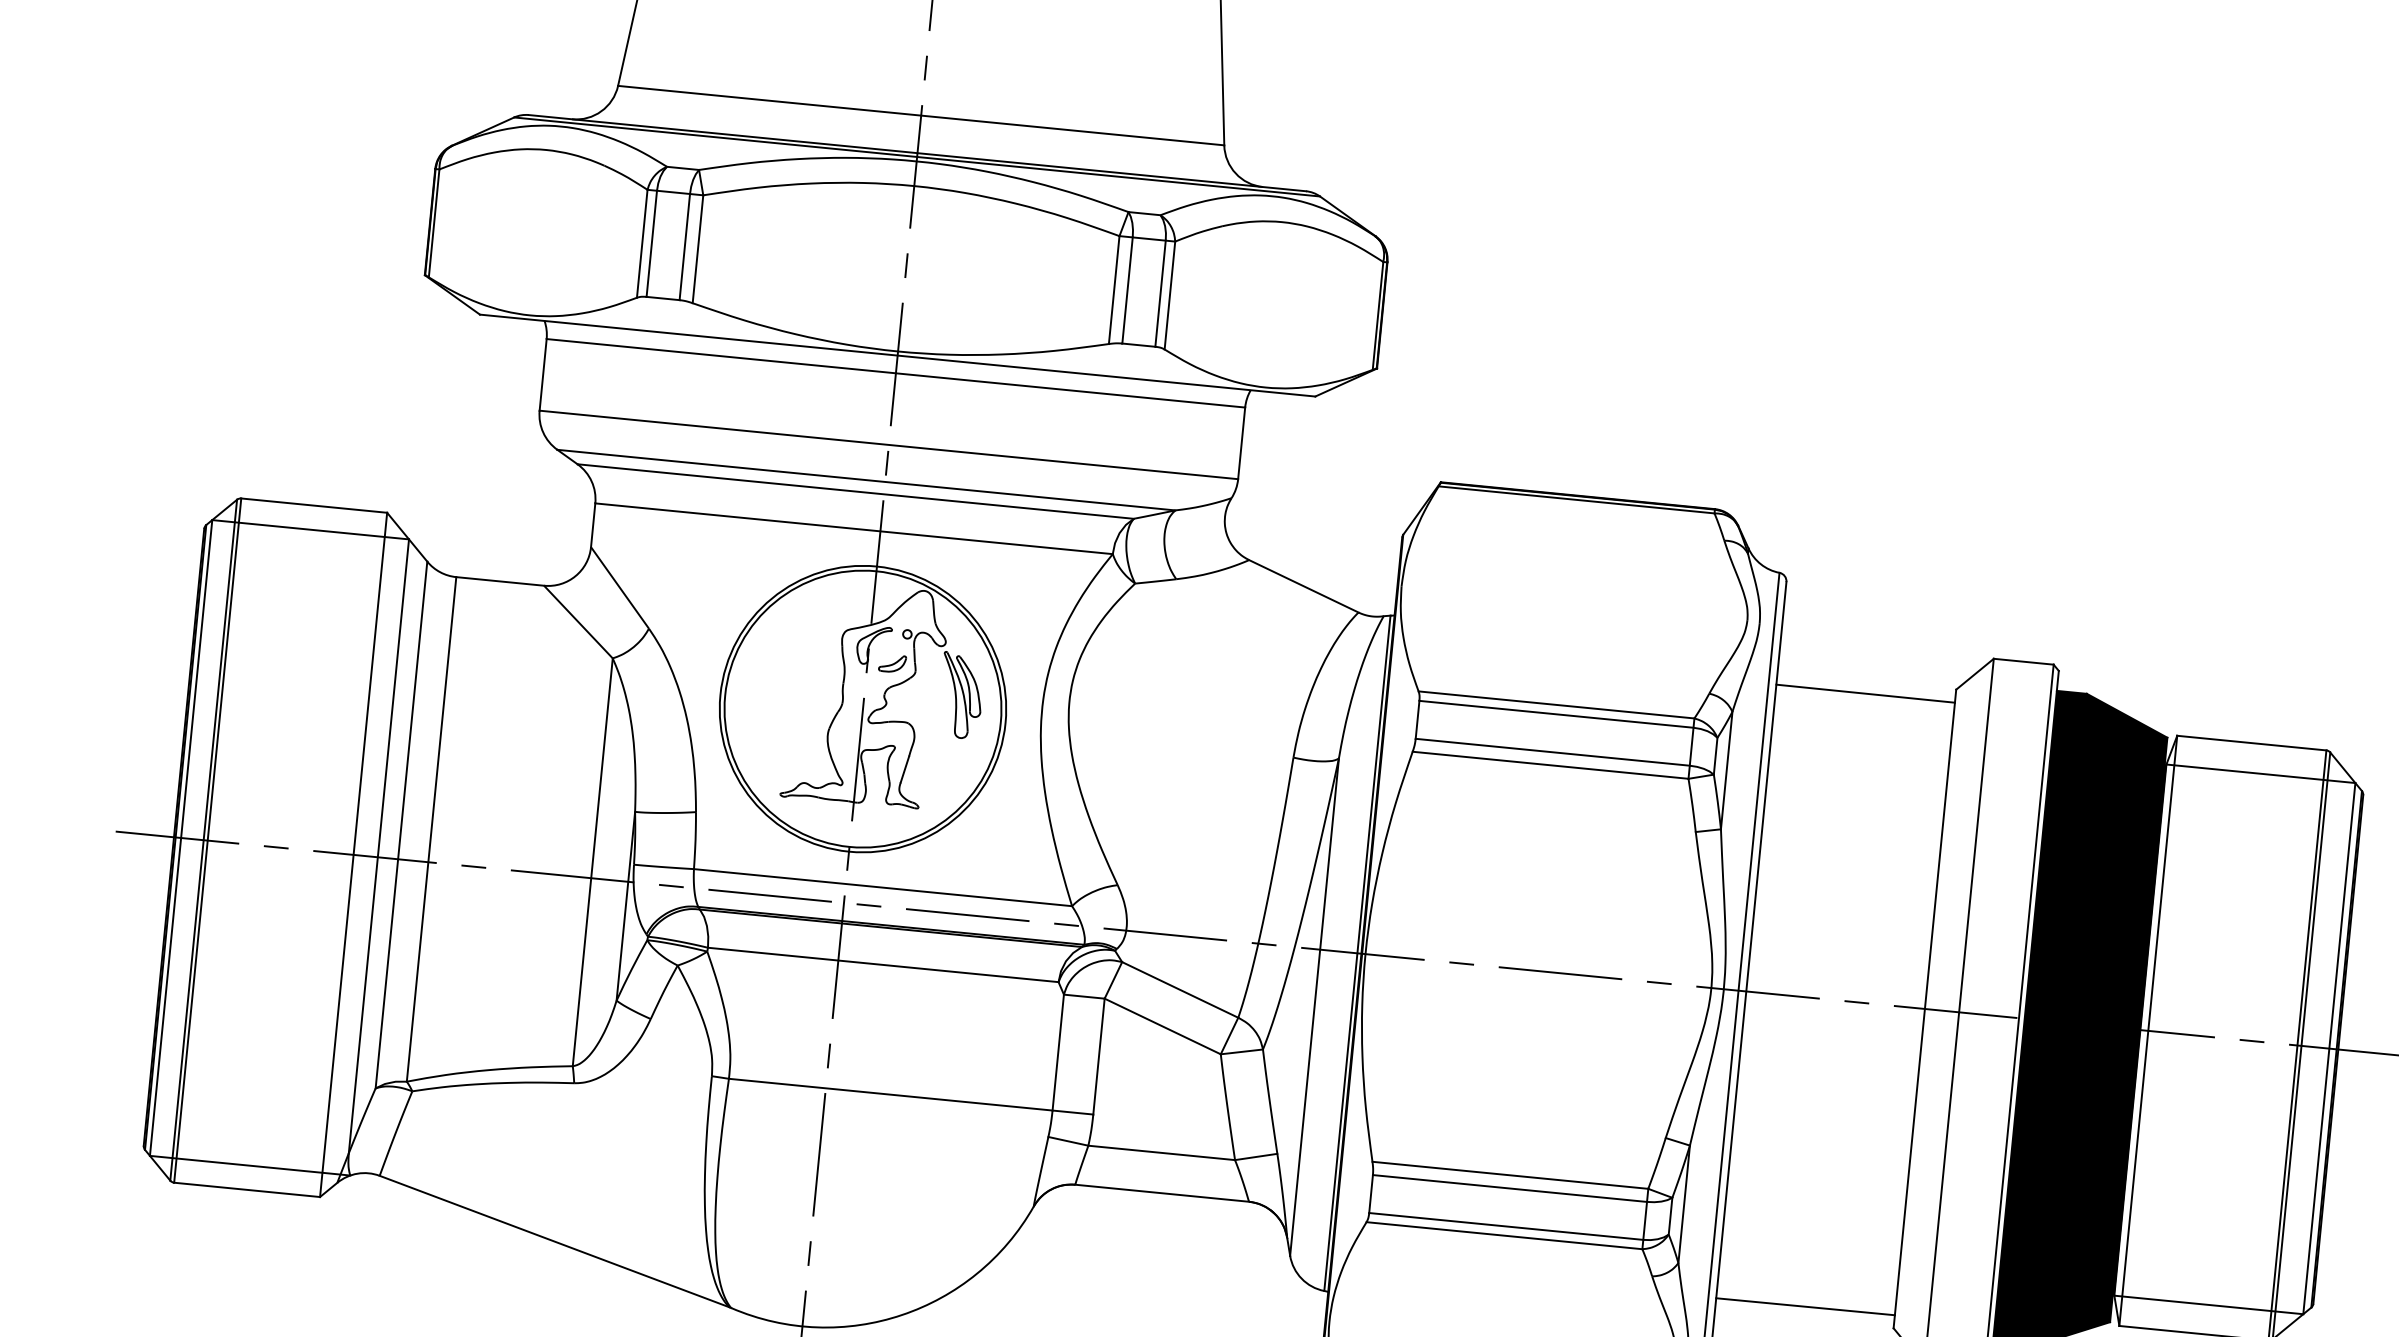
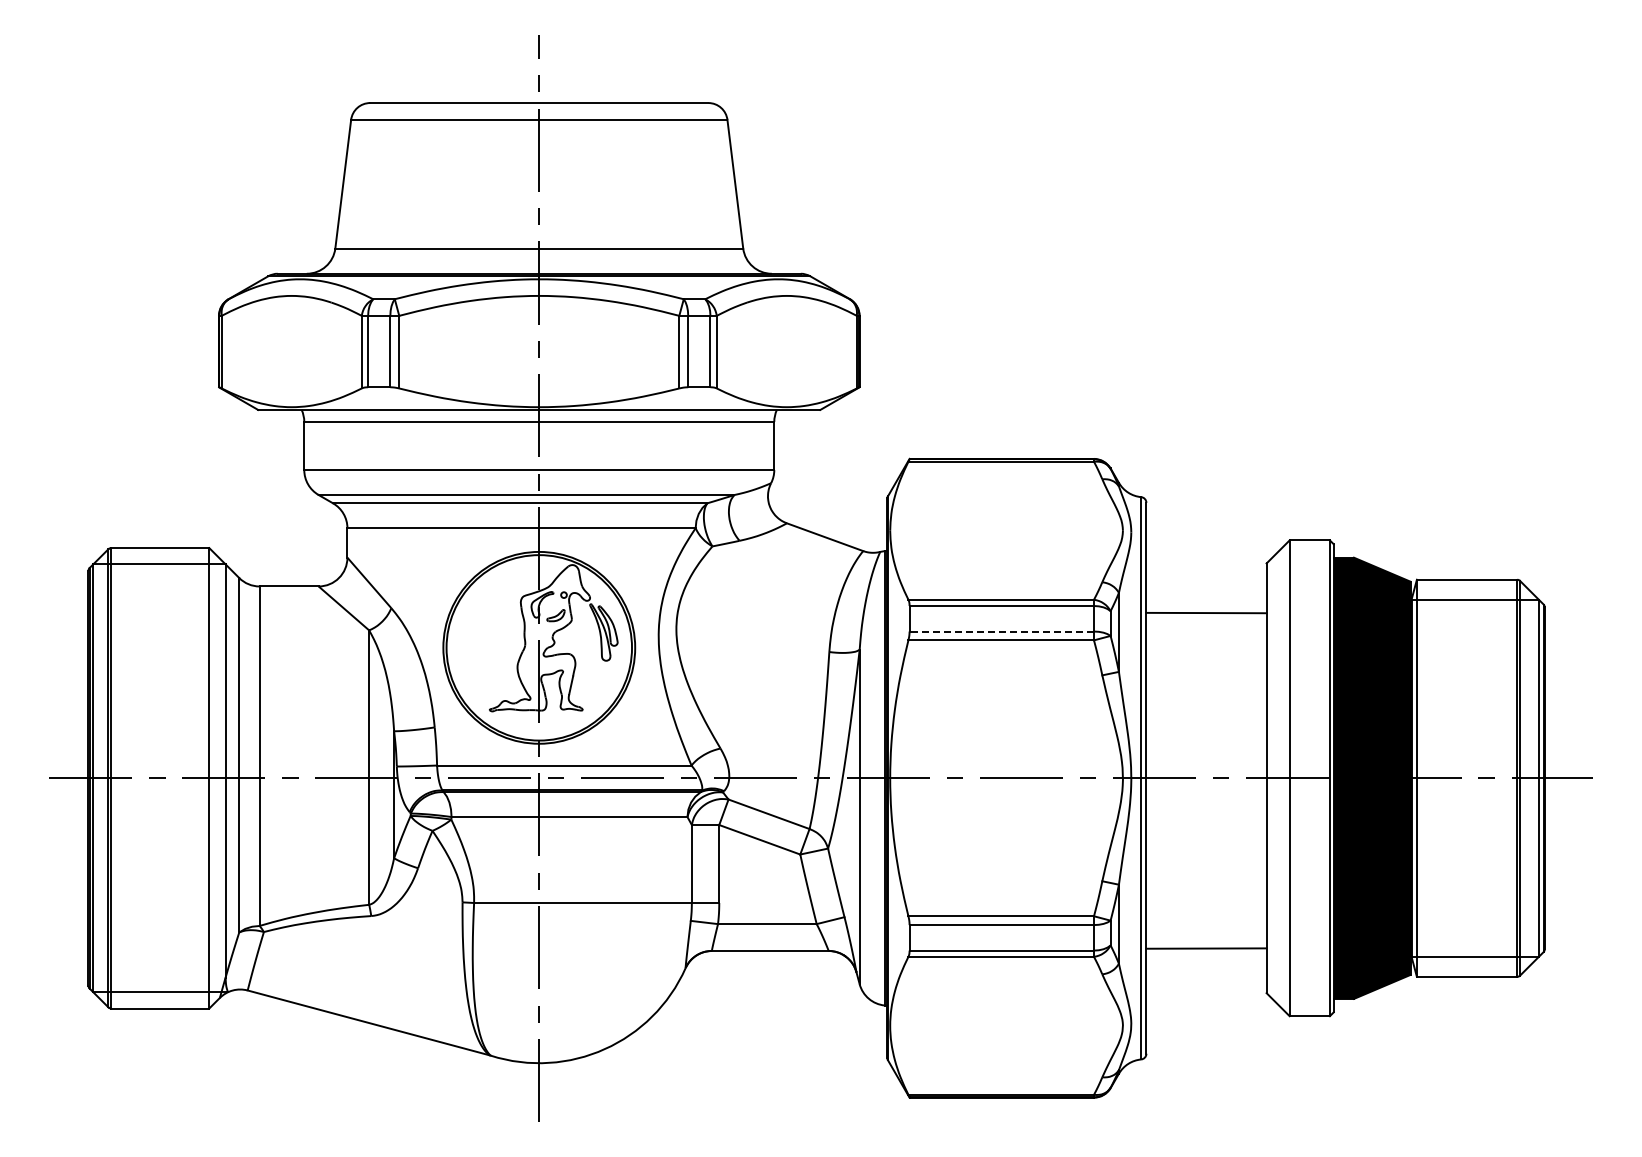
line: (1865, 692) -> (1206, 612), moved
line: (1552, 752) -> (1001, 631), solid -> dashed
line: (1805, 1306) -> (1206, 948), moved

